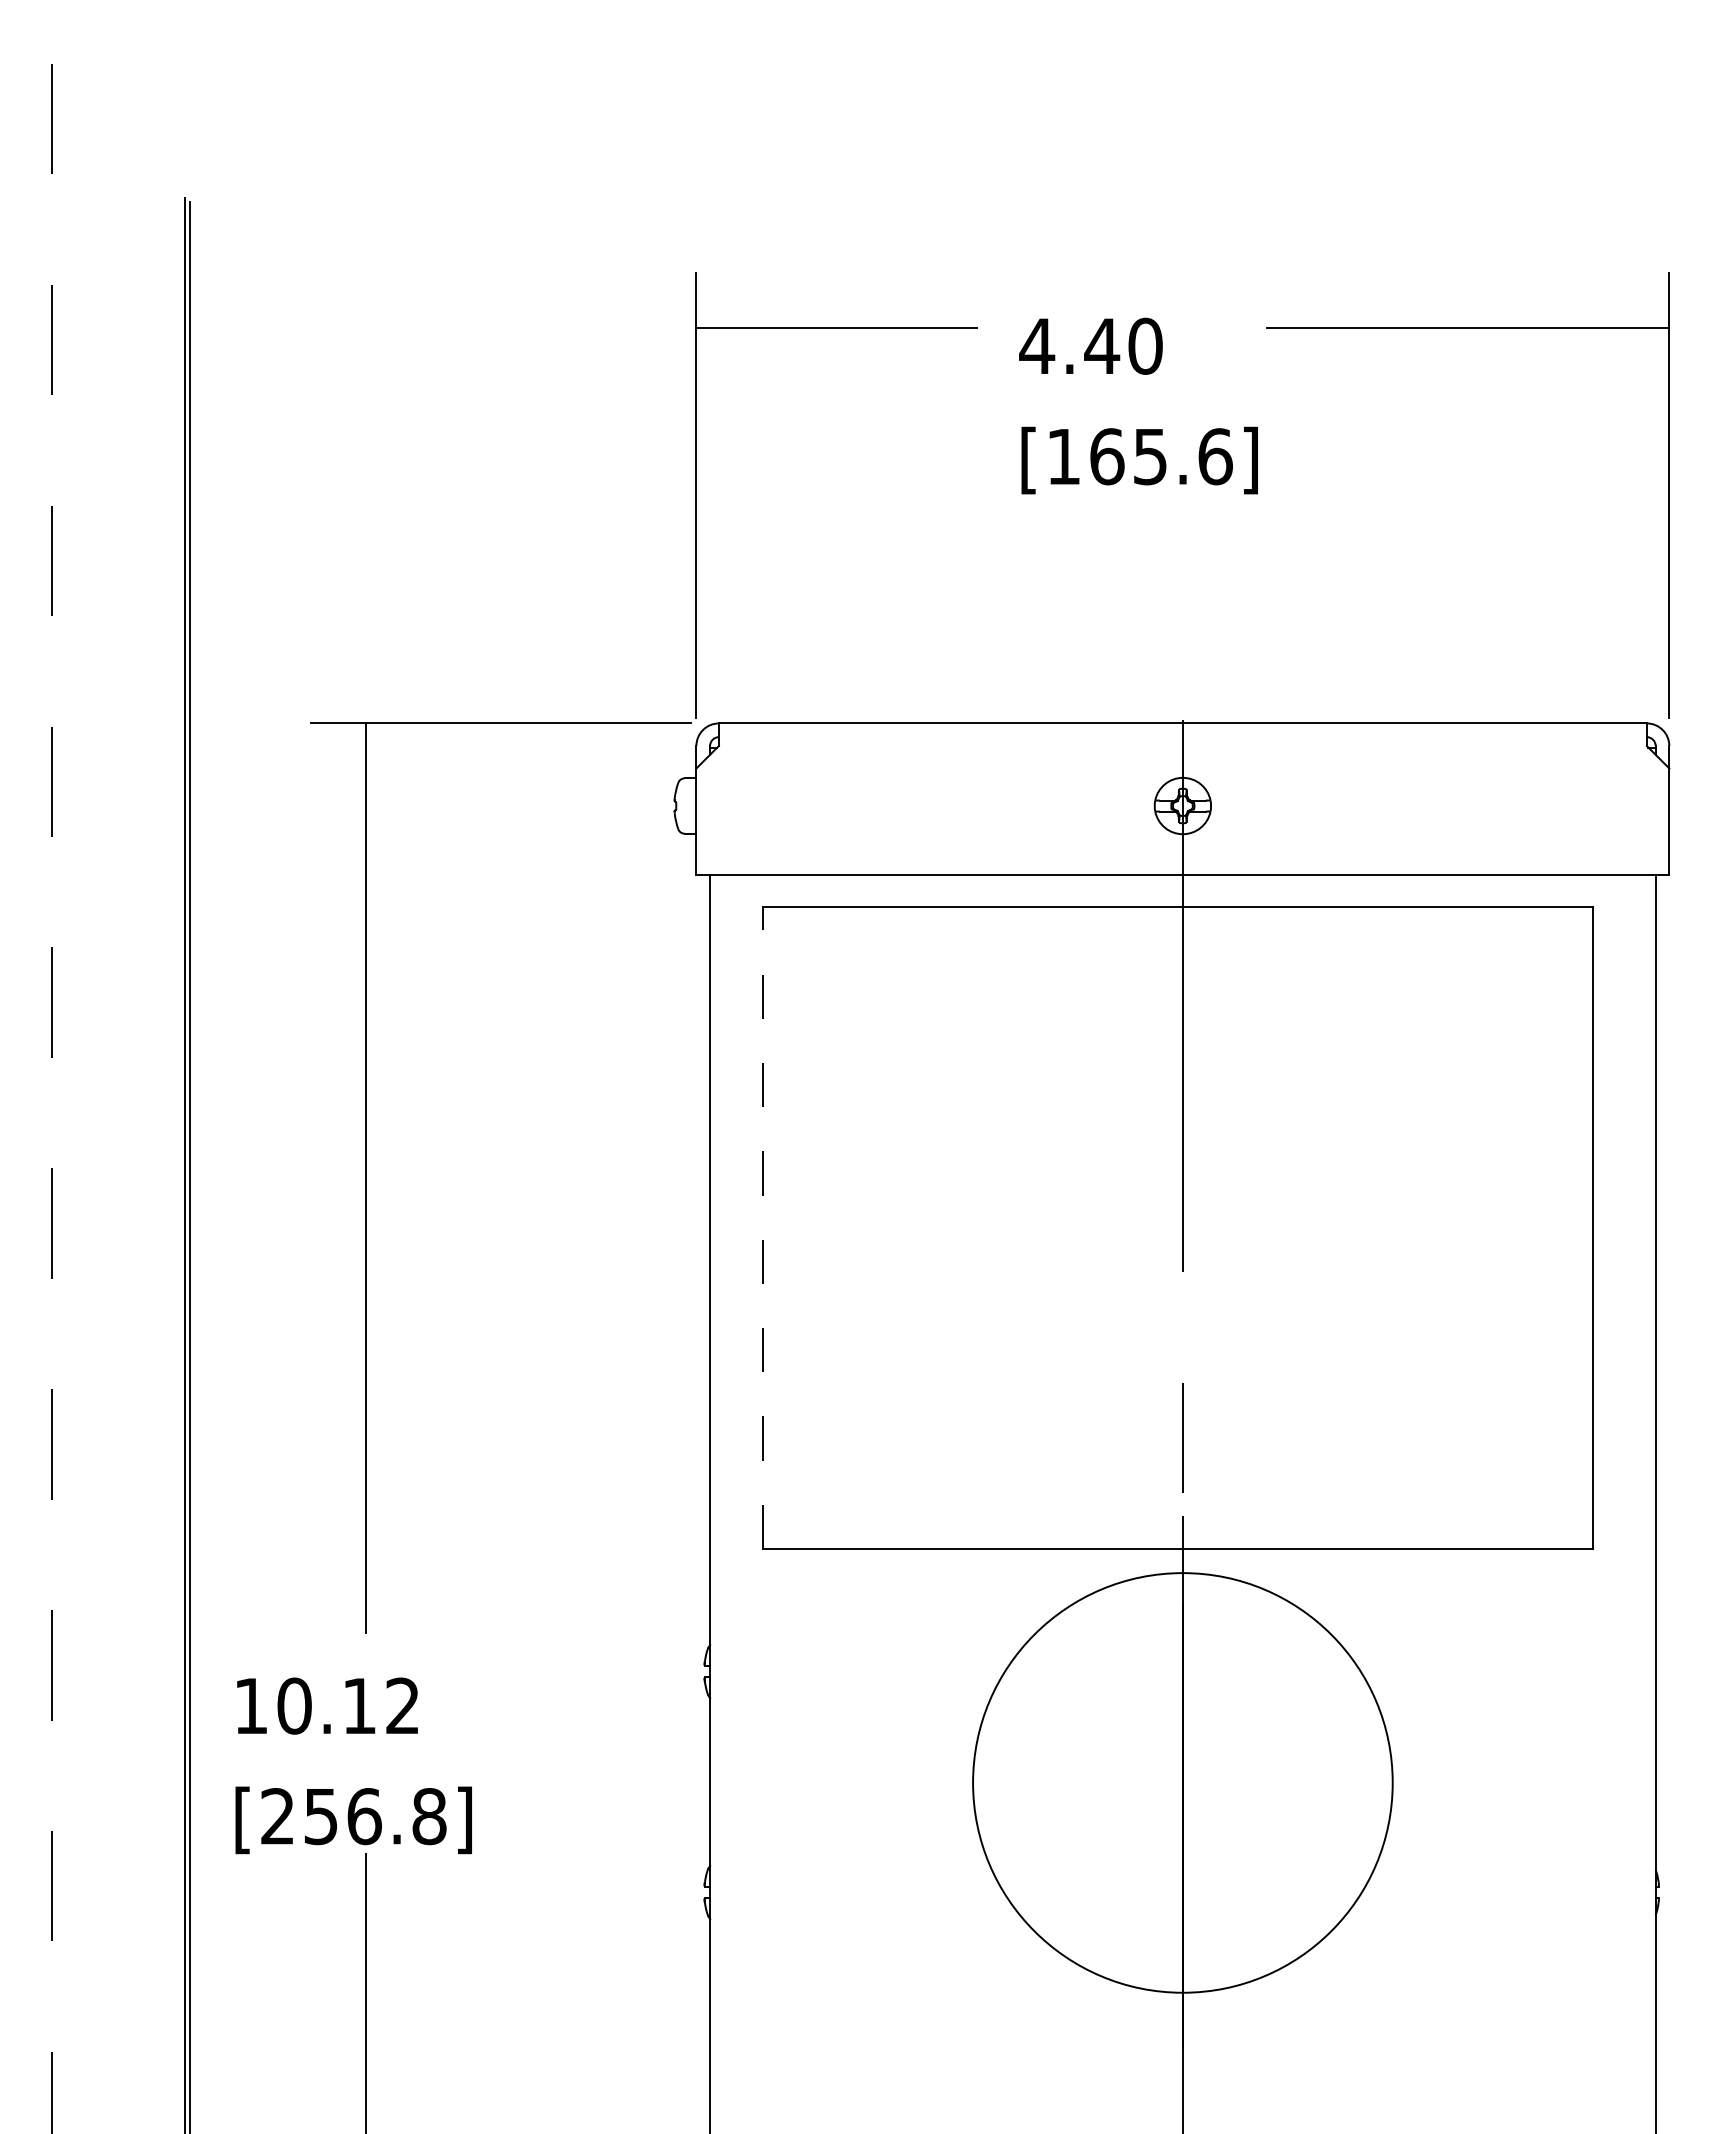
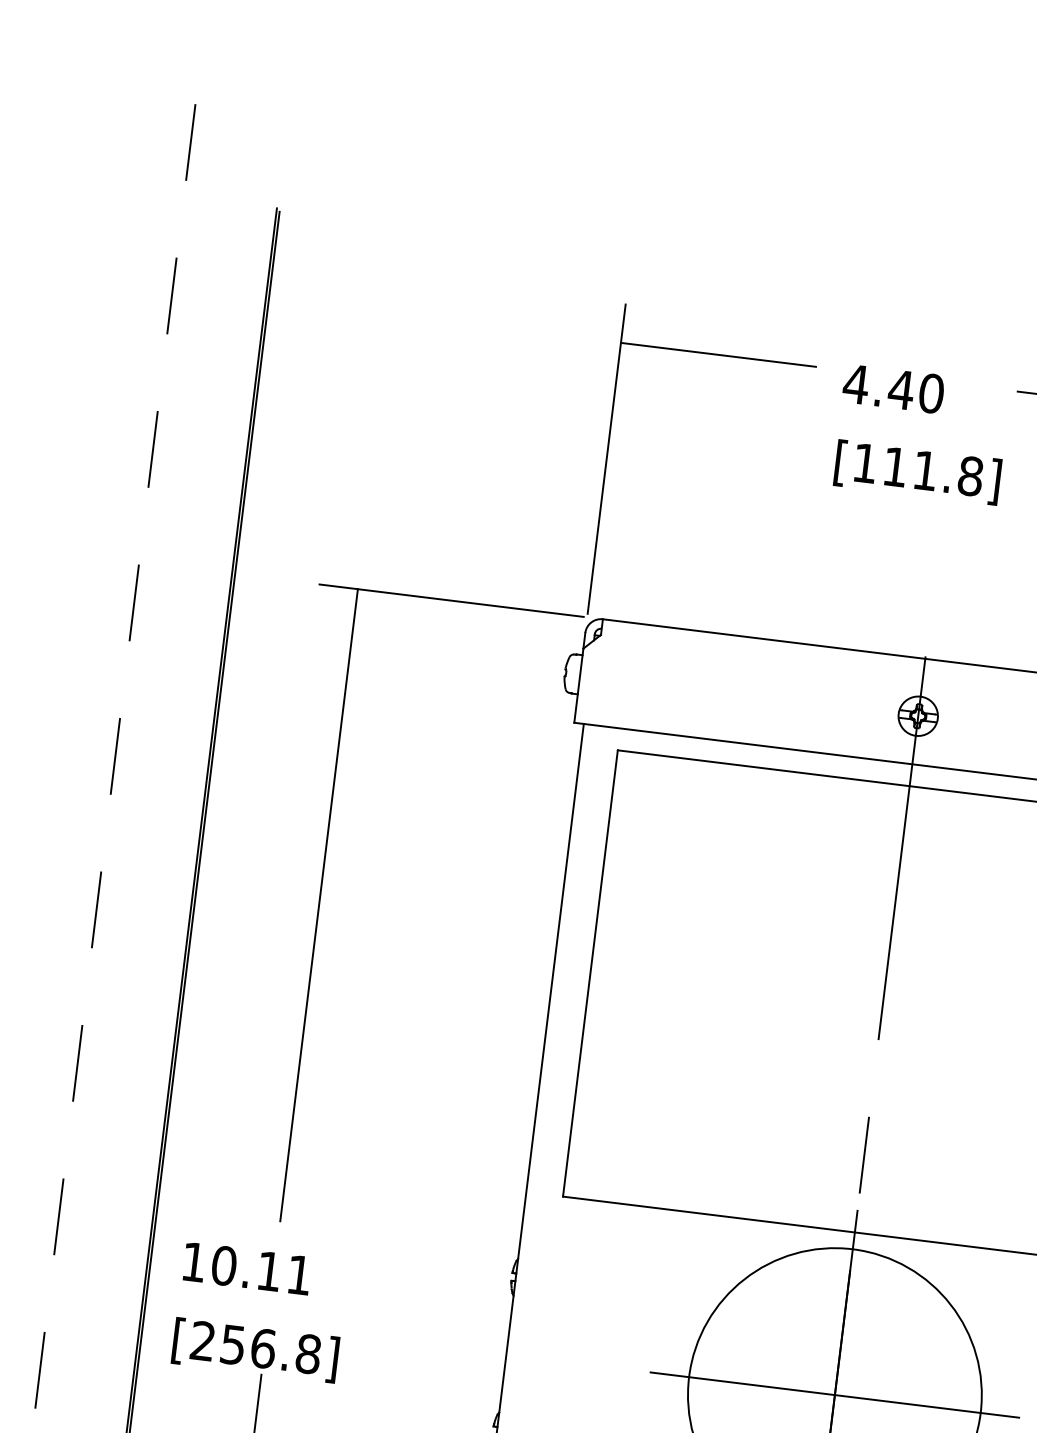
text: (1161, 456) -> (933, 471), [165.6] -> [111.8]
line: (762, 1227) -> (590, 973), dashed -> solid
text: (402, 1705) -> (299, 1274), 10.12 -> 10.11
line: (1182, 1782) -> (834, 1394), added

